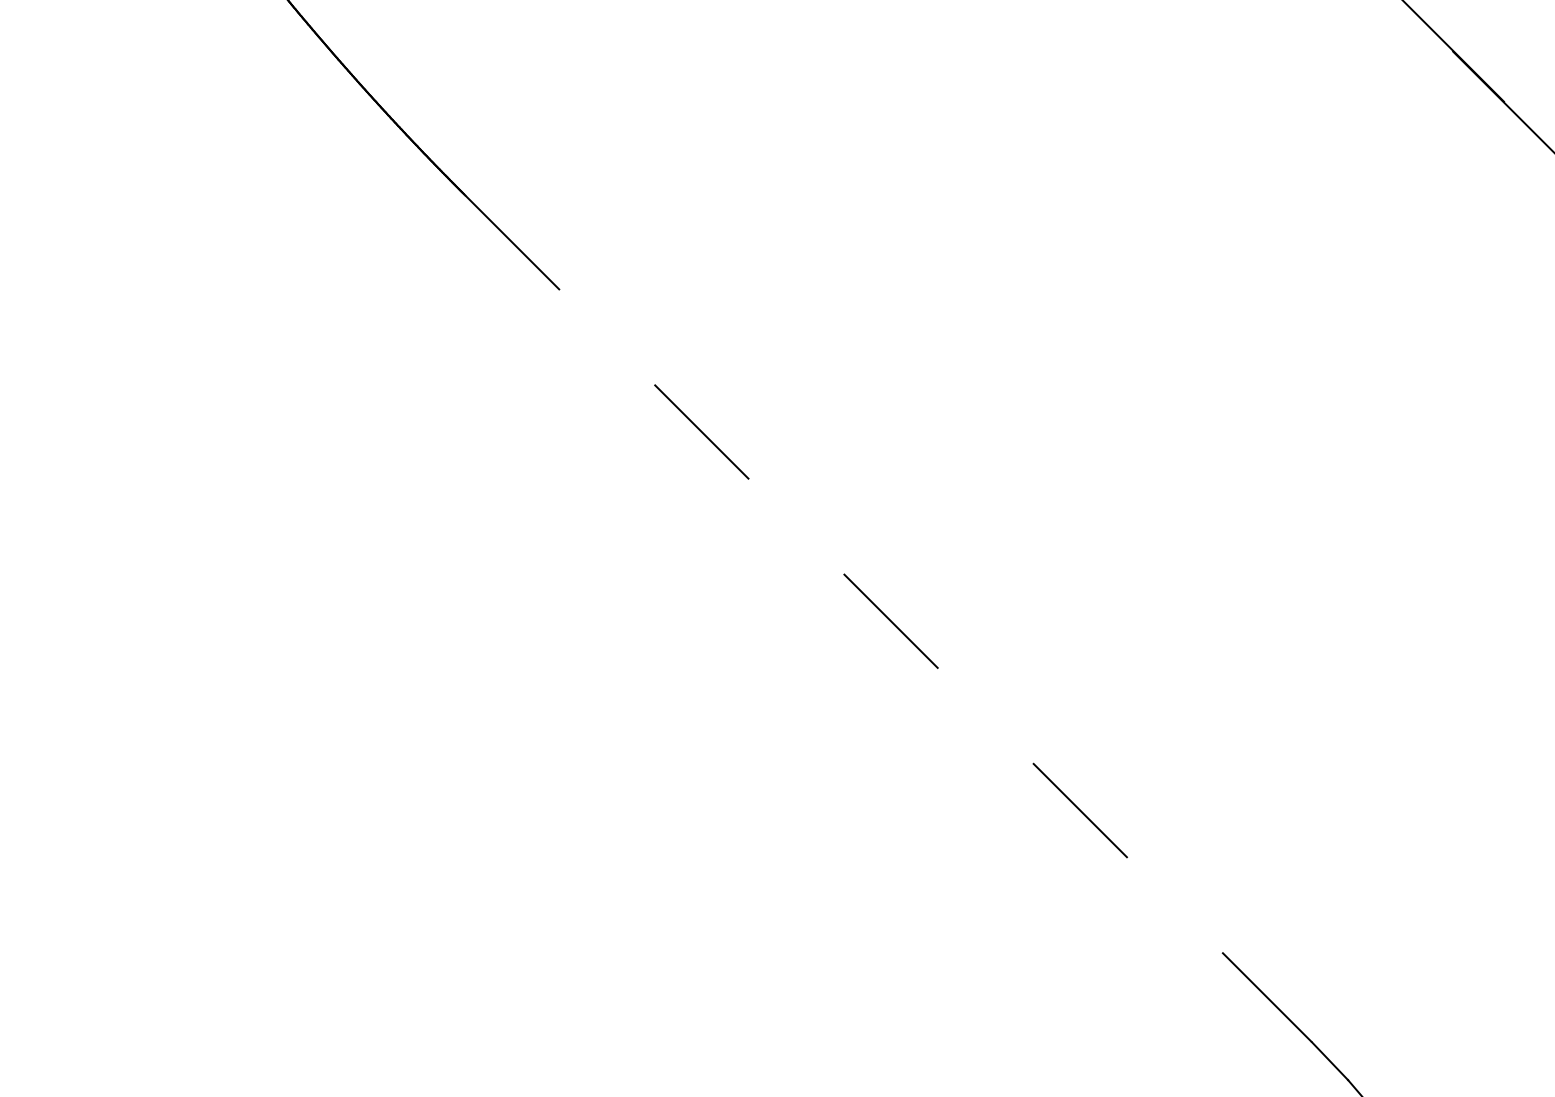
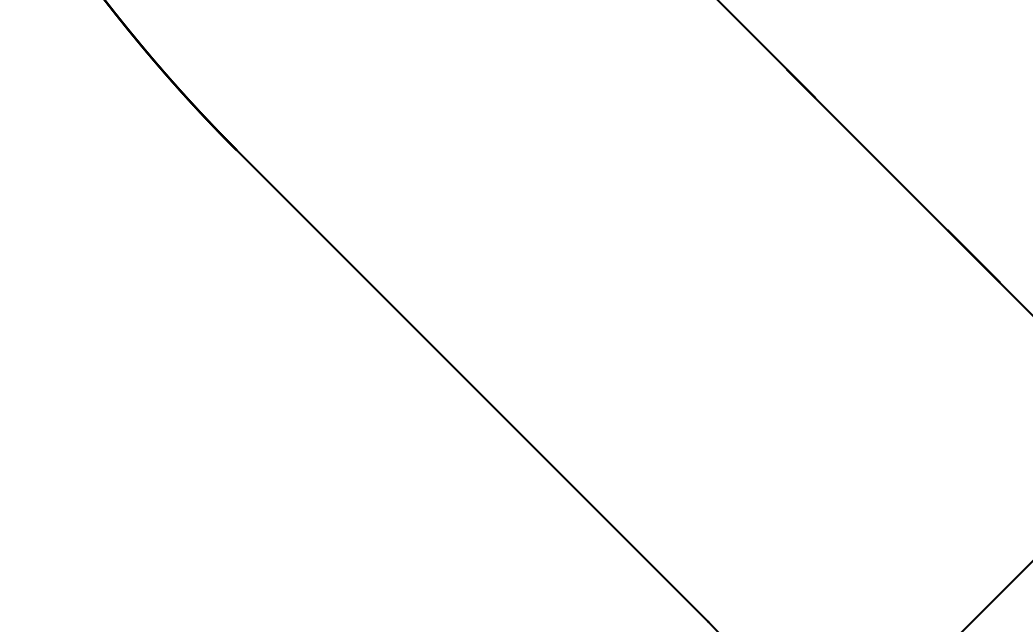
line: (888, 618) -> (472, 385), dashed -> solid

